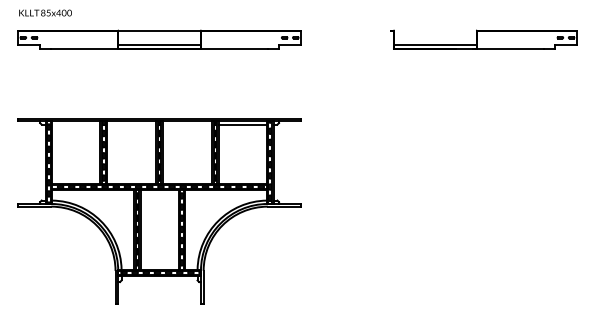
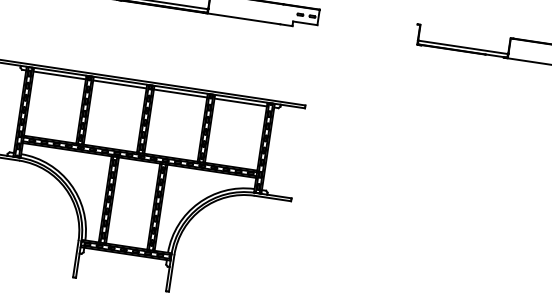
line: (76, 124) -> (59, 75), added
line: (131, 124) -> (119, 84), added
line: (187, 124) -> (180, 93), added

